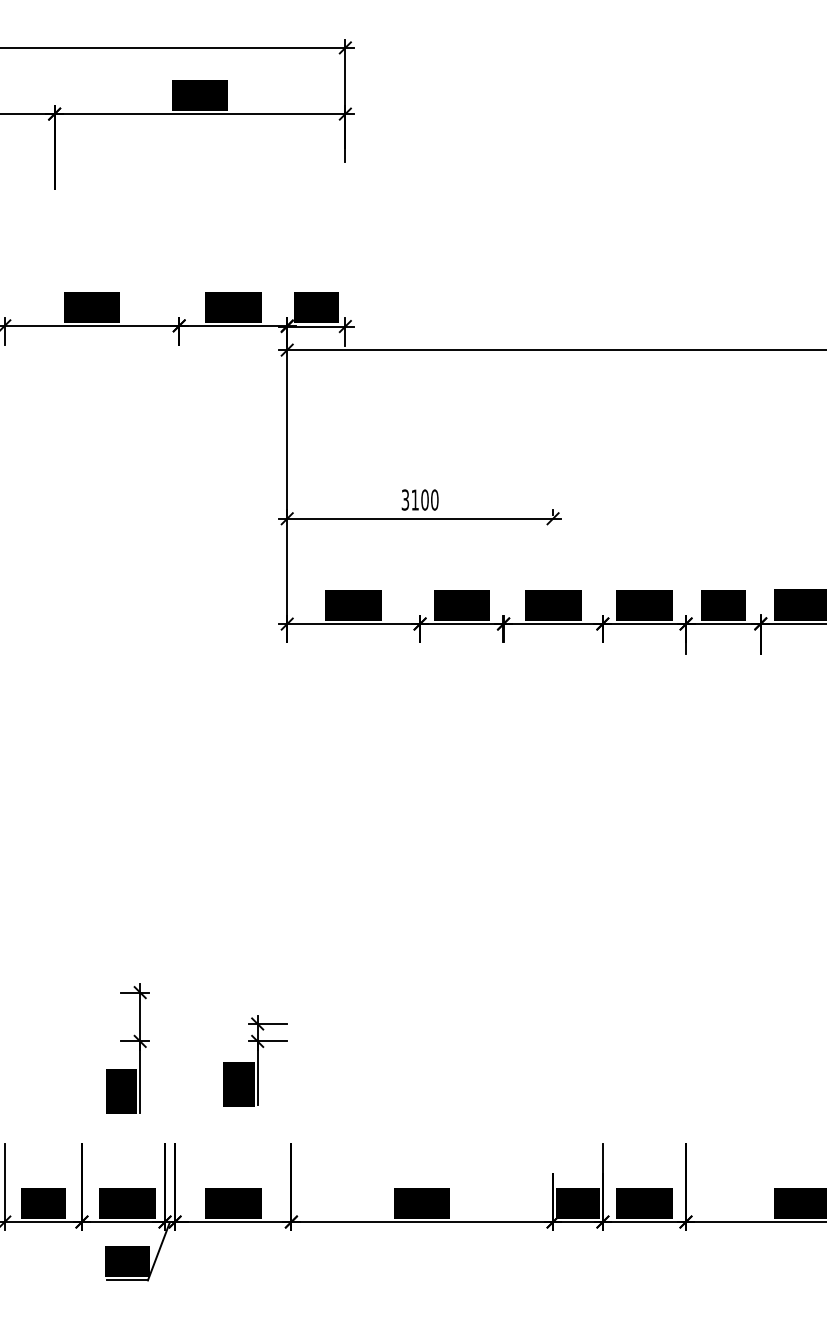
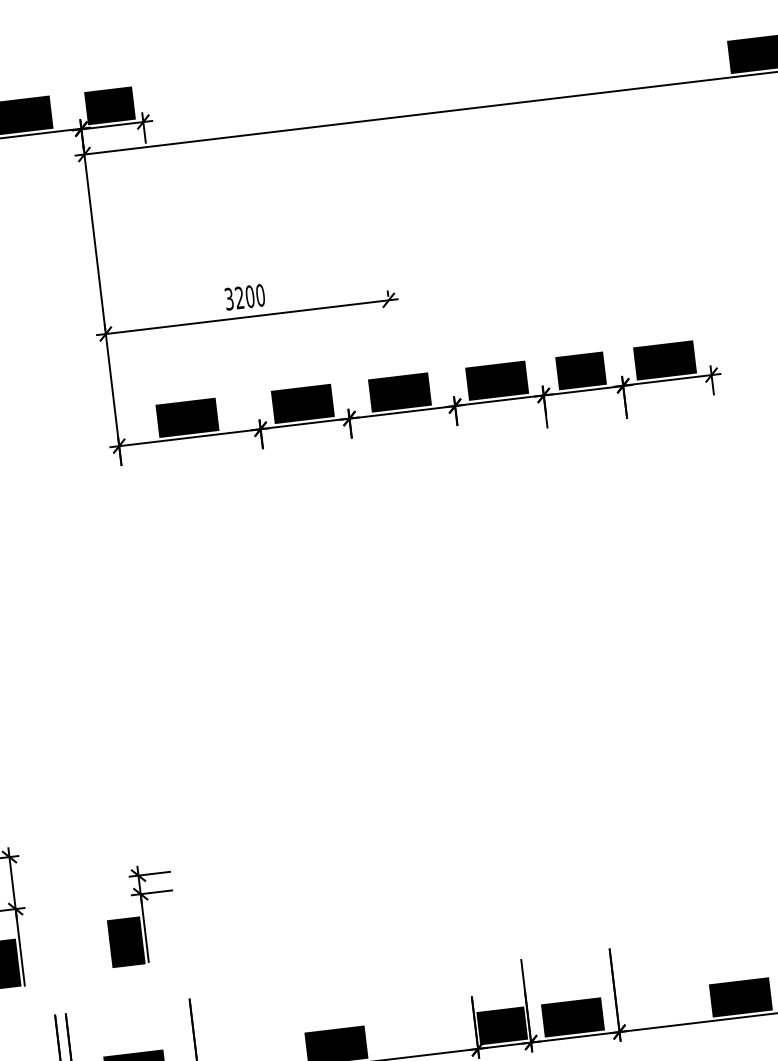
text: (414, 499) -> (238, 297), 3100 -> 3200

